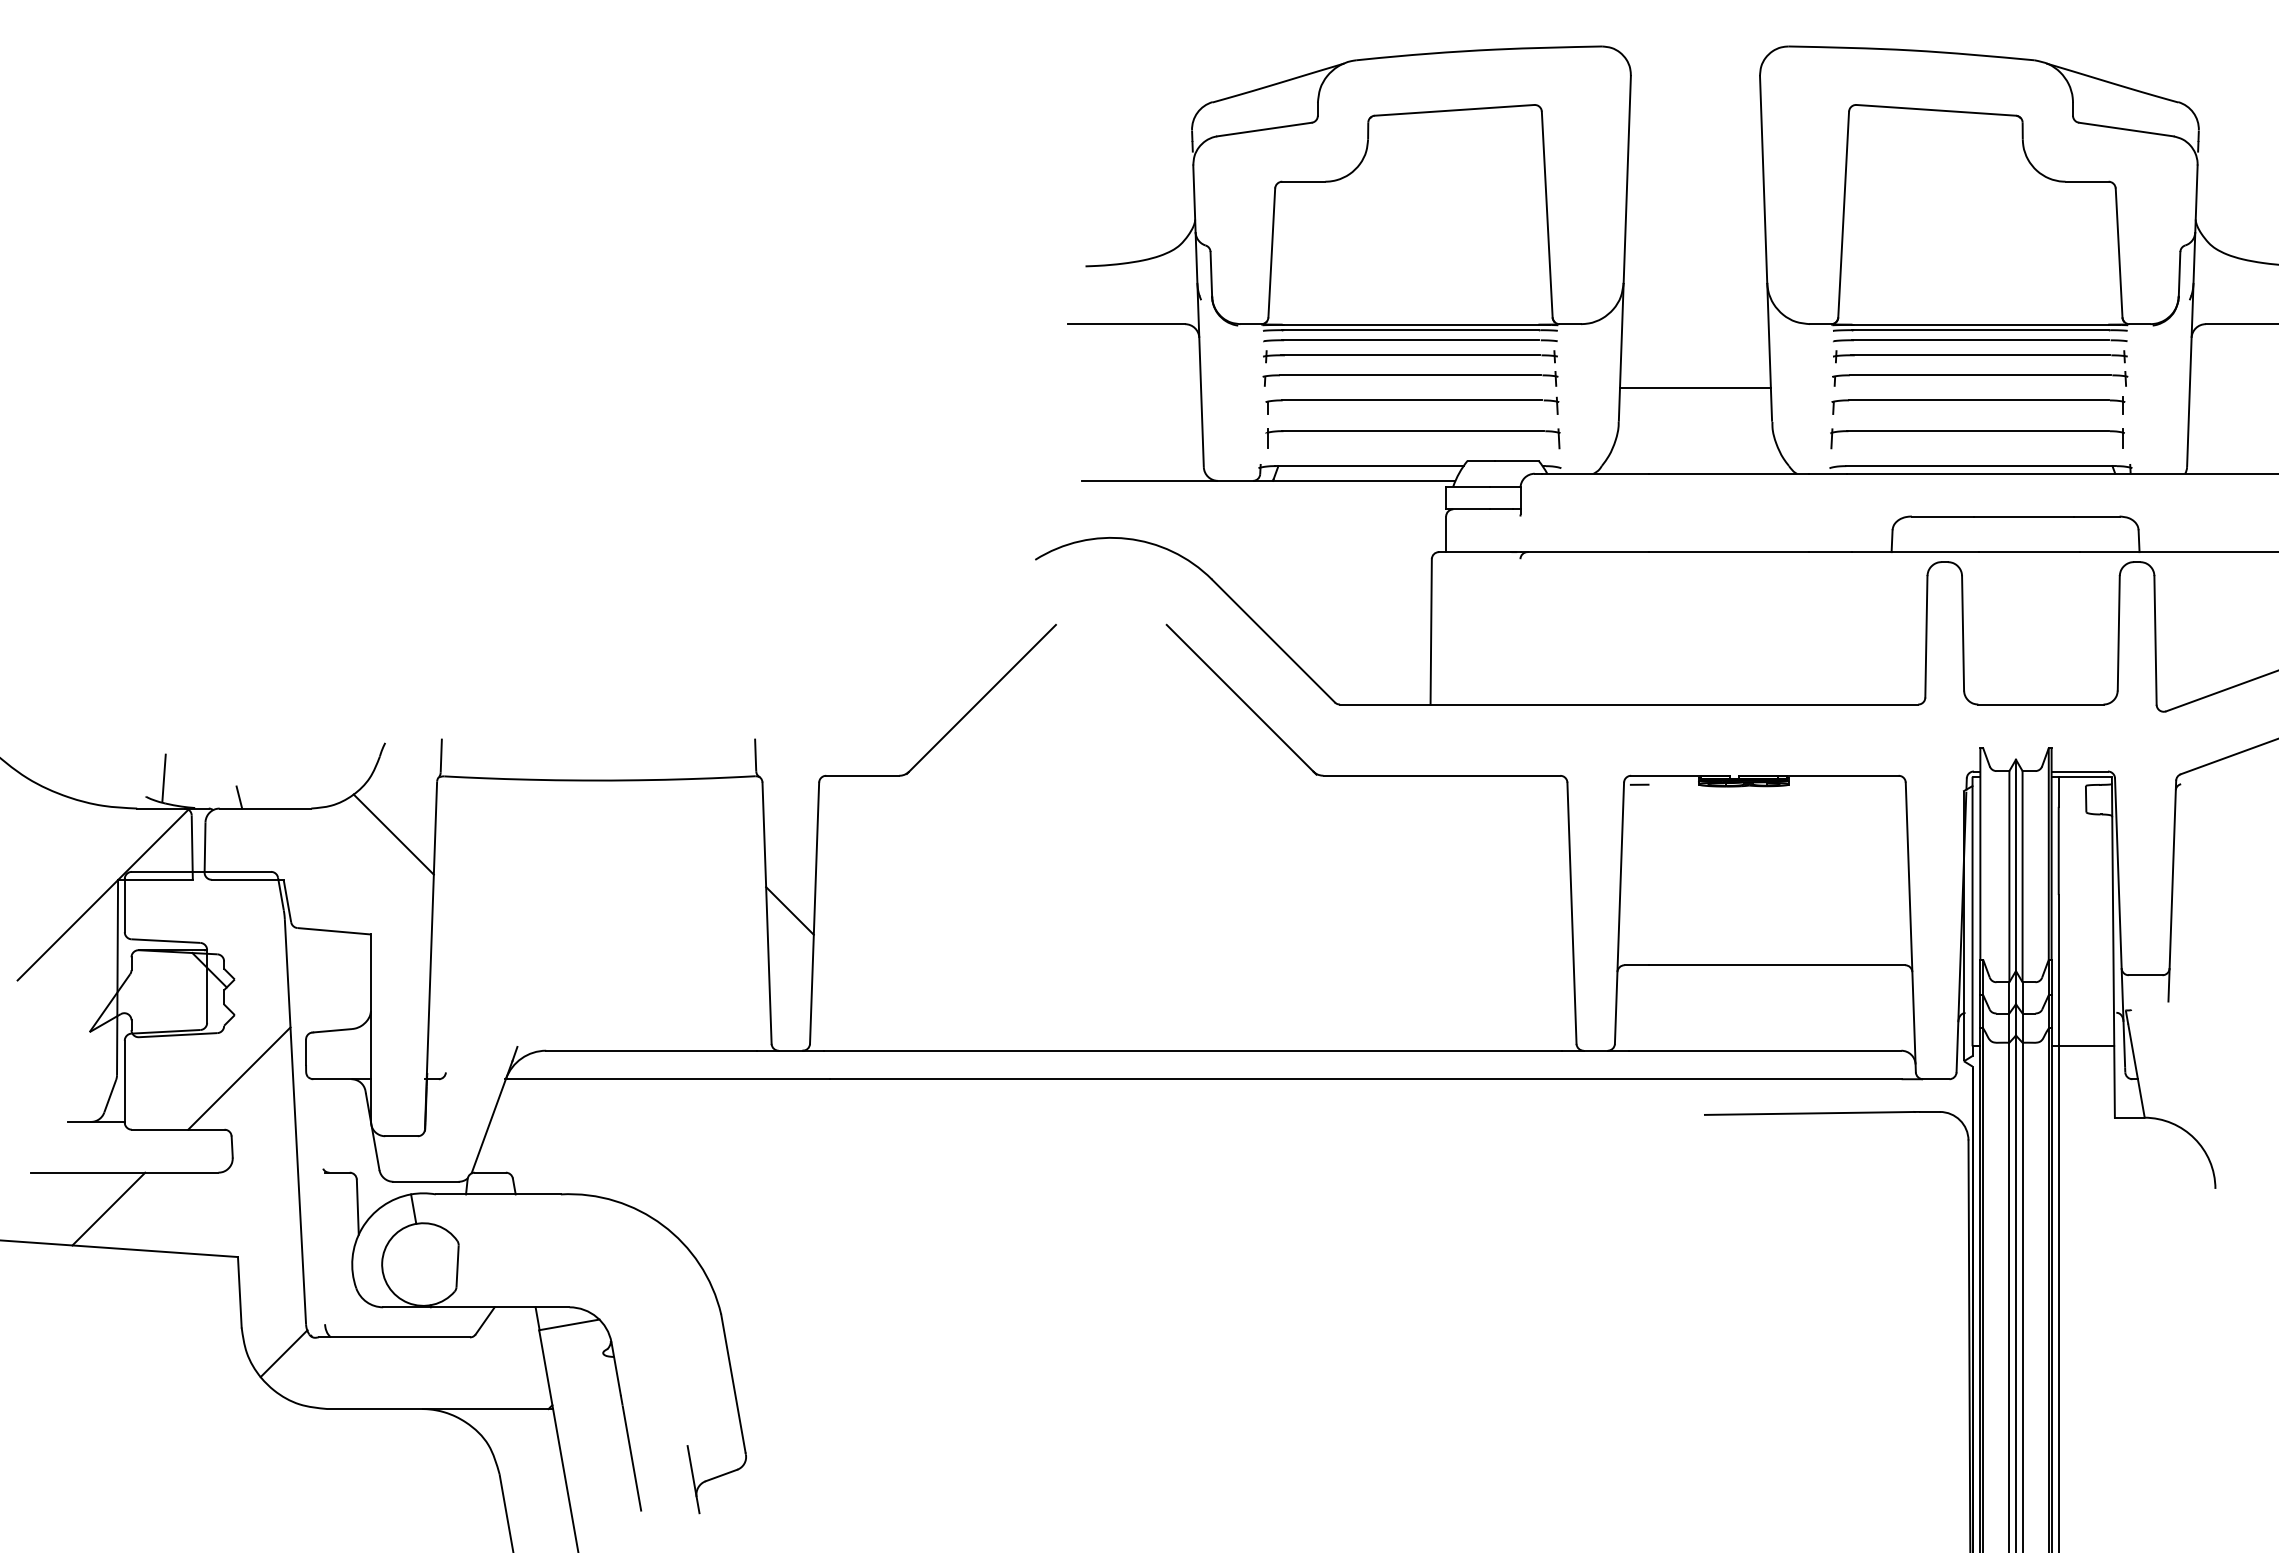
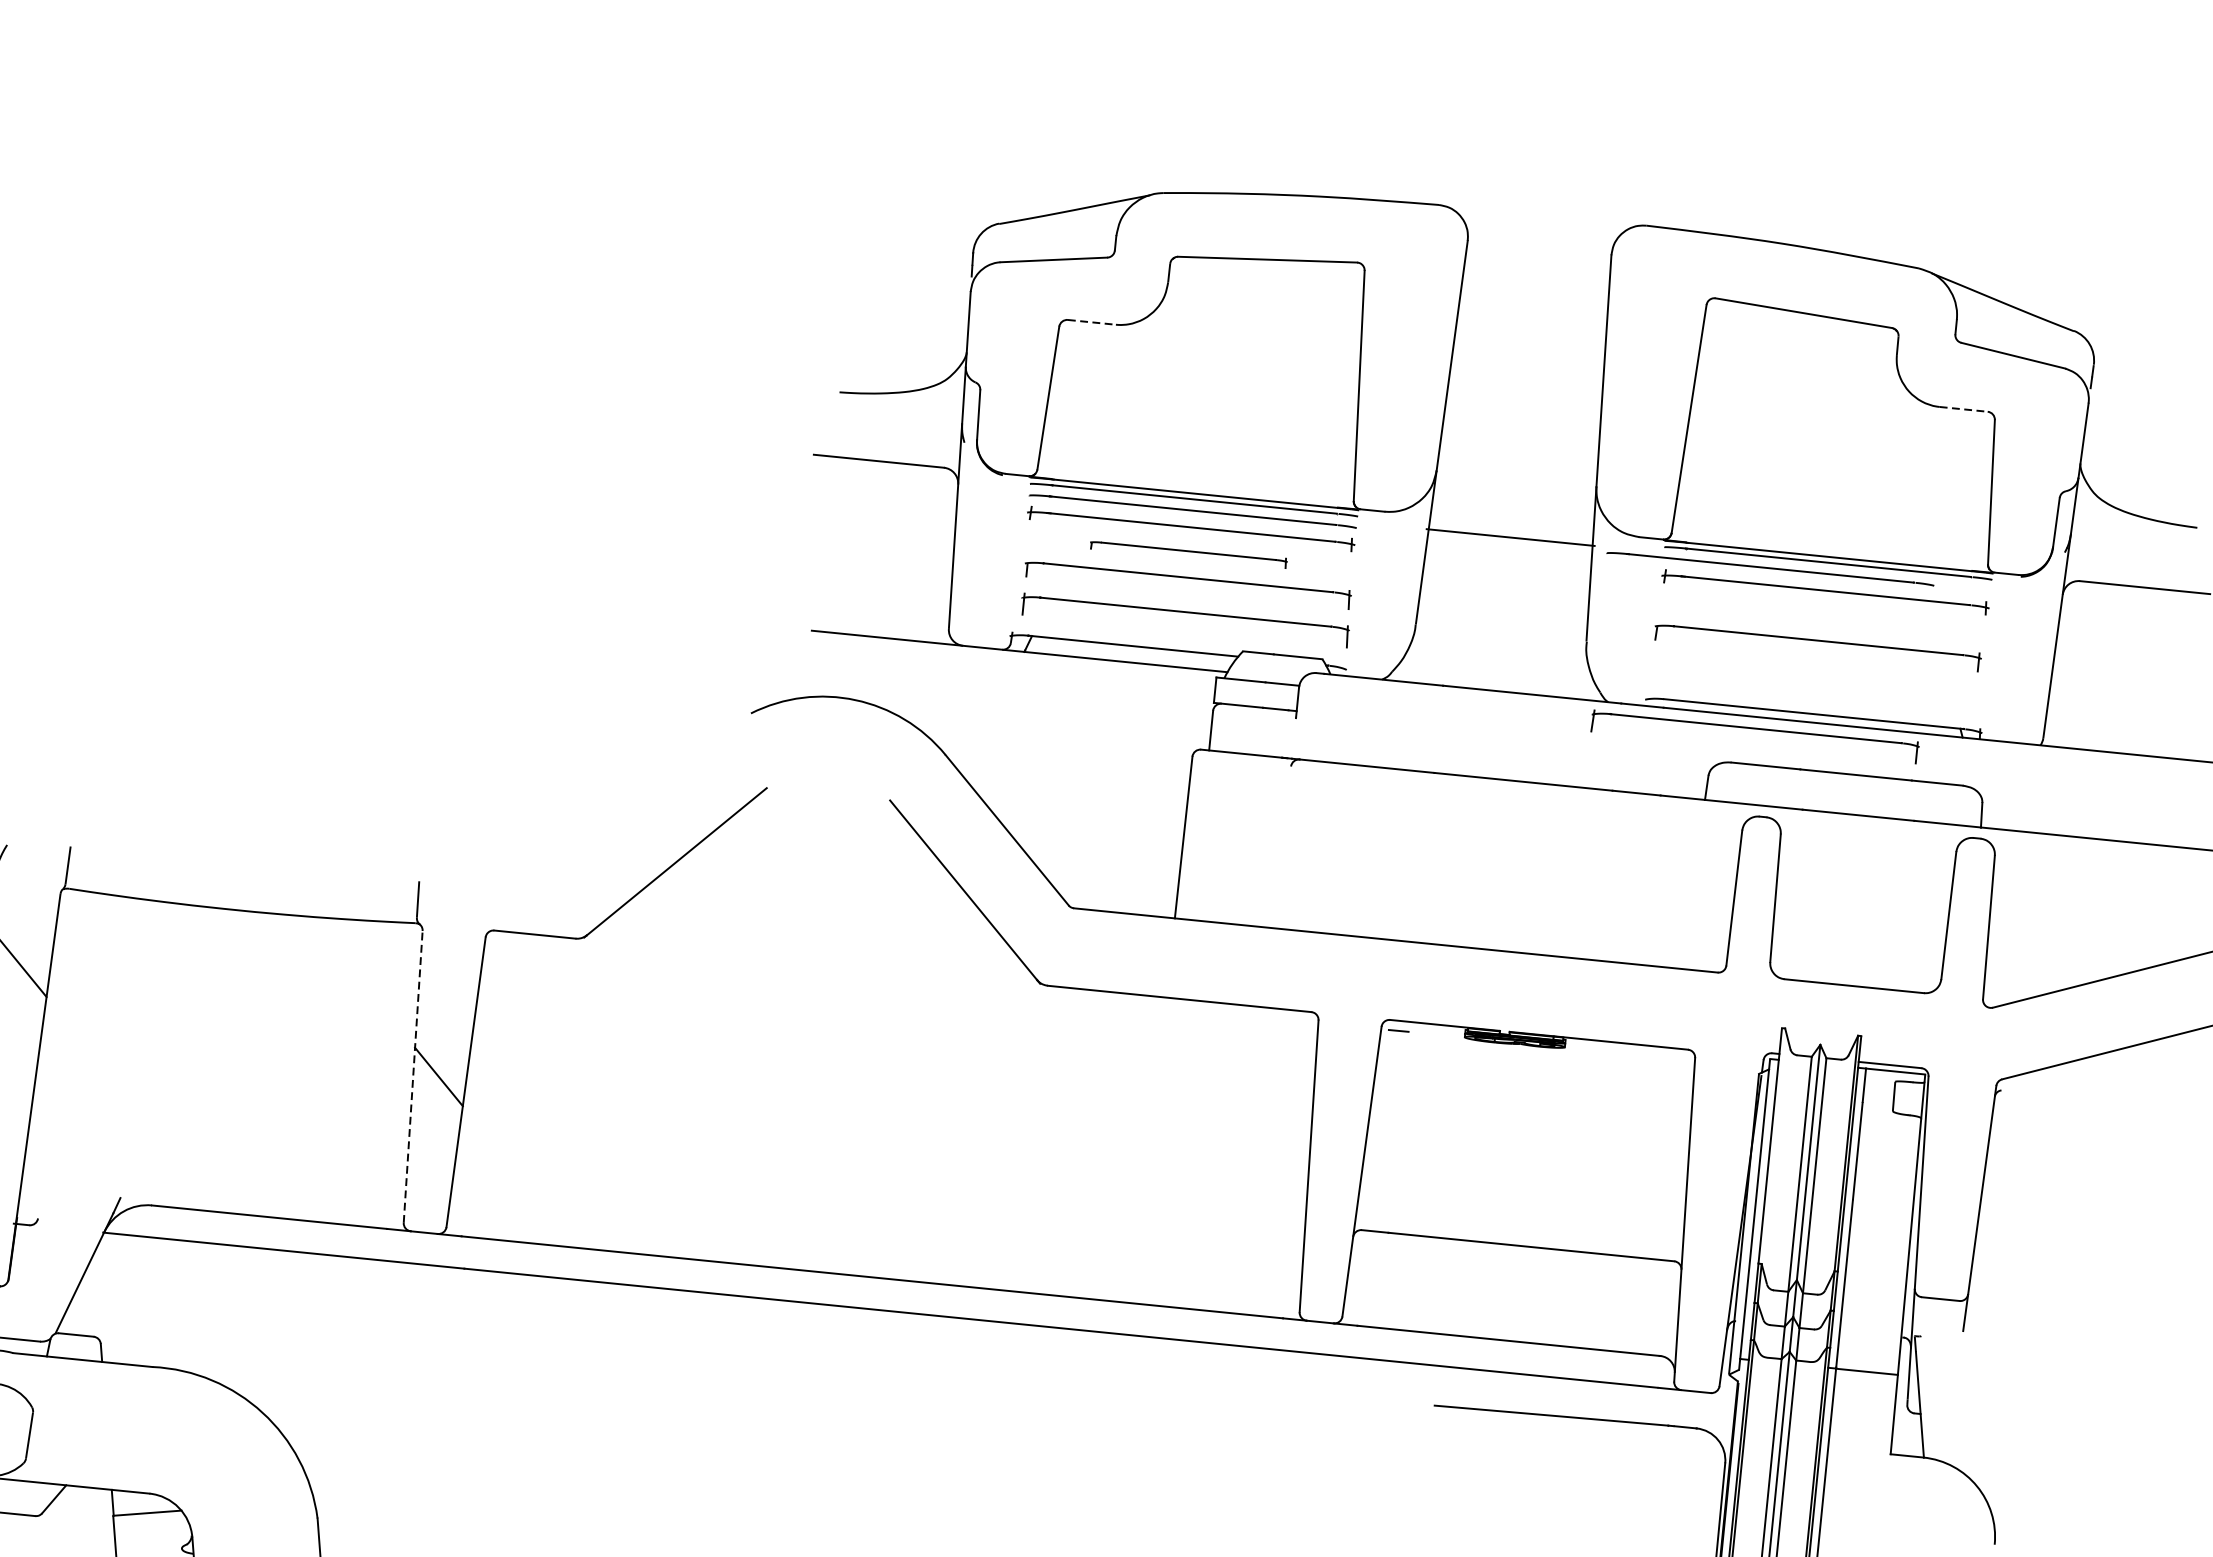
line: (1303, 181) -> (1091, 322), solid -> dashed
line: (2087, 181) -> (1964, 409), solid -> dashed
part: (1980, 340) -> (1770, 568), moved
part: (1410, 378) -> (1188, 553), size x0.6
part: (1980, 378) -> (1823, 616), removed
line: (1695, 387) -> (1510, 537), moved
part: (1977, 431) -> (1755, 728), moved
line: (767, 913) -> (413, 1077), solid -> dashed

